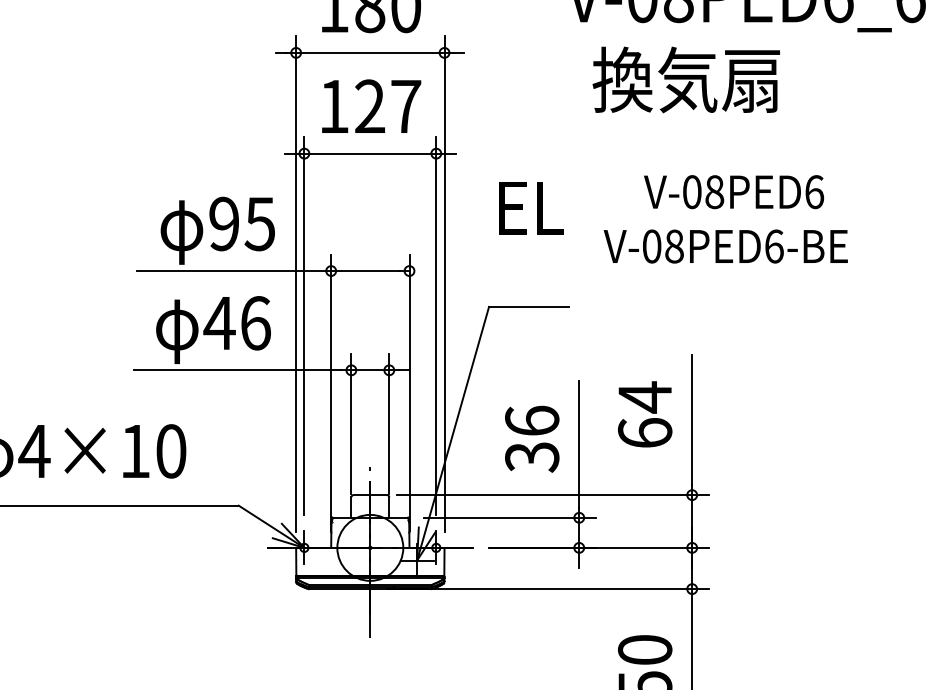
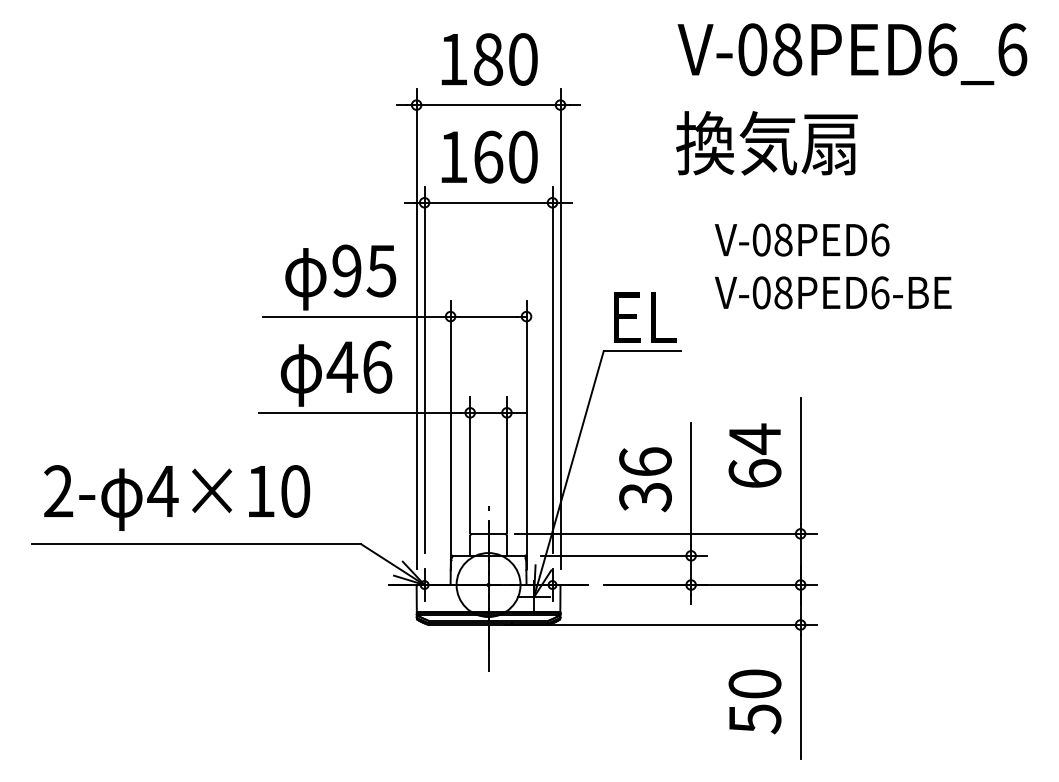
text: (685, 80) -> (766, 143), moved
text: (387, 105) -> (505, 156), 127 -> 160
text: (734, 191) -> (802, 239), moved
text: (532, 208) -> (645, 317), moved

